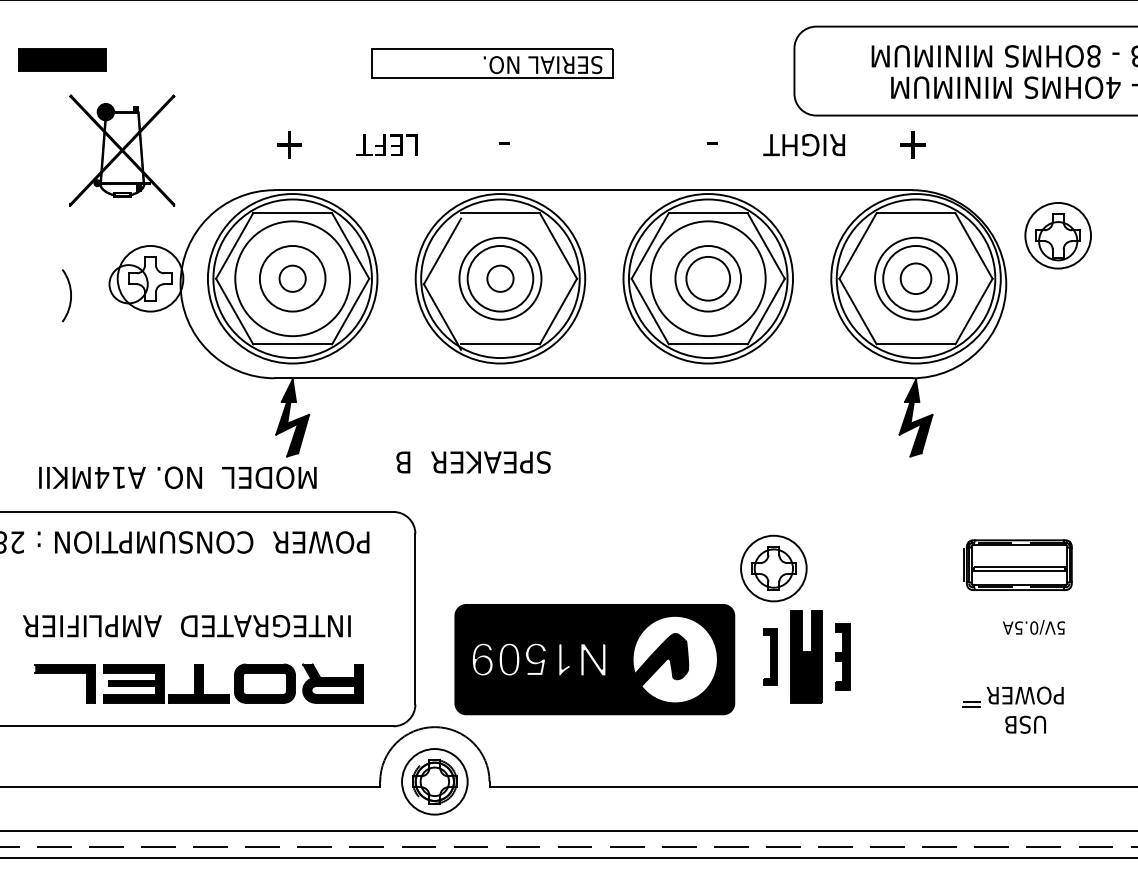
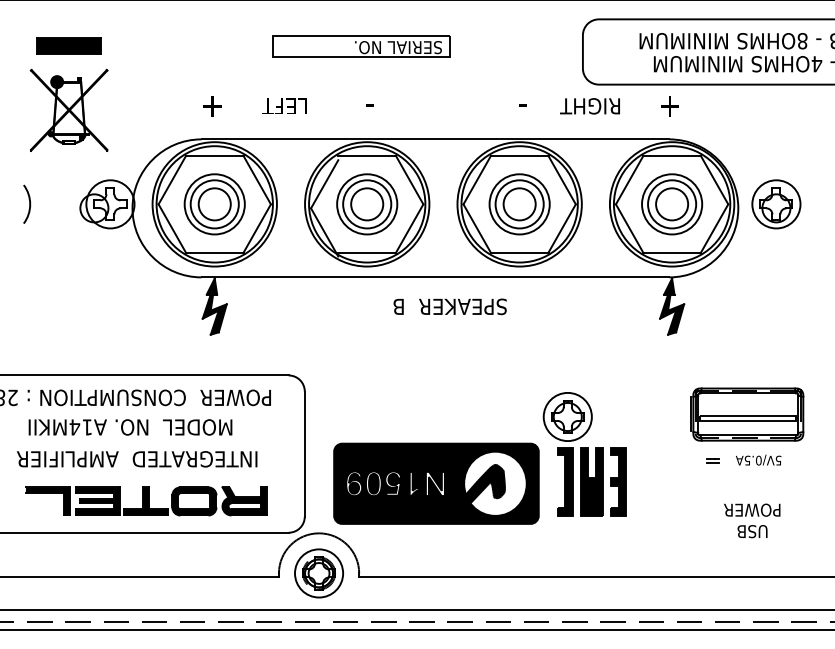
part: (62, 59) -> (69, 45), moved
part: (122, 150) -> (69, 110), moved
part: (1057, 235) -> (775, 204), moved
circle: (292, 278) -> (214, 204), size x0.71
circle: (292, 278) -> (214, 204), size x1.67
circle: (500, 278) -> (367, 204), size x1.67
circle: (708, 278) -> (519, 204), size x0.71
circle: (915, 278) -> (671, 204), size x1.43
arc: (70, 295) -> (29, 204), moved
text: (473, 462) -> (450, 306), moved
text: (177, 477) -> (130, 427), moved
part: (1017, 564) -> (746, 414), size x1.43
part: (770, 656) -> (565, 481), size x1.67
part: (842, 656) -> (618, 481), size x1.43
part: (971, 704) -> (712, 460), moved

